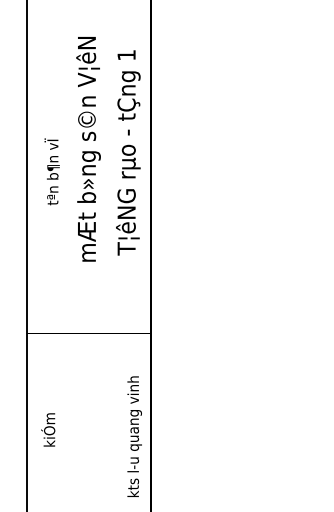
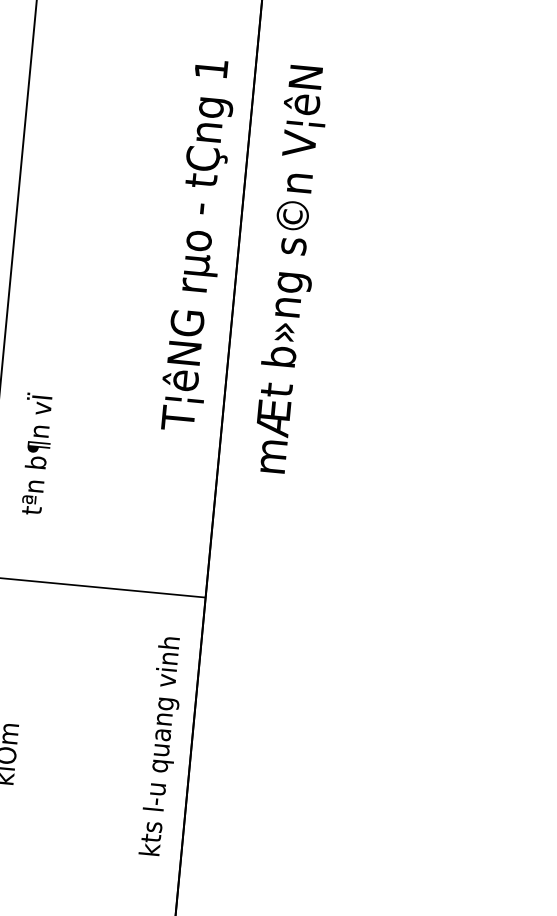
text: (88, 149) -> (290, 269), moved
text: (128, 152) -> (198, 244), moved
text: (51, 171) -> (34, 453), moved
text: (134, 436) -> (161, 746), moved

